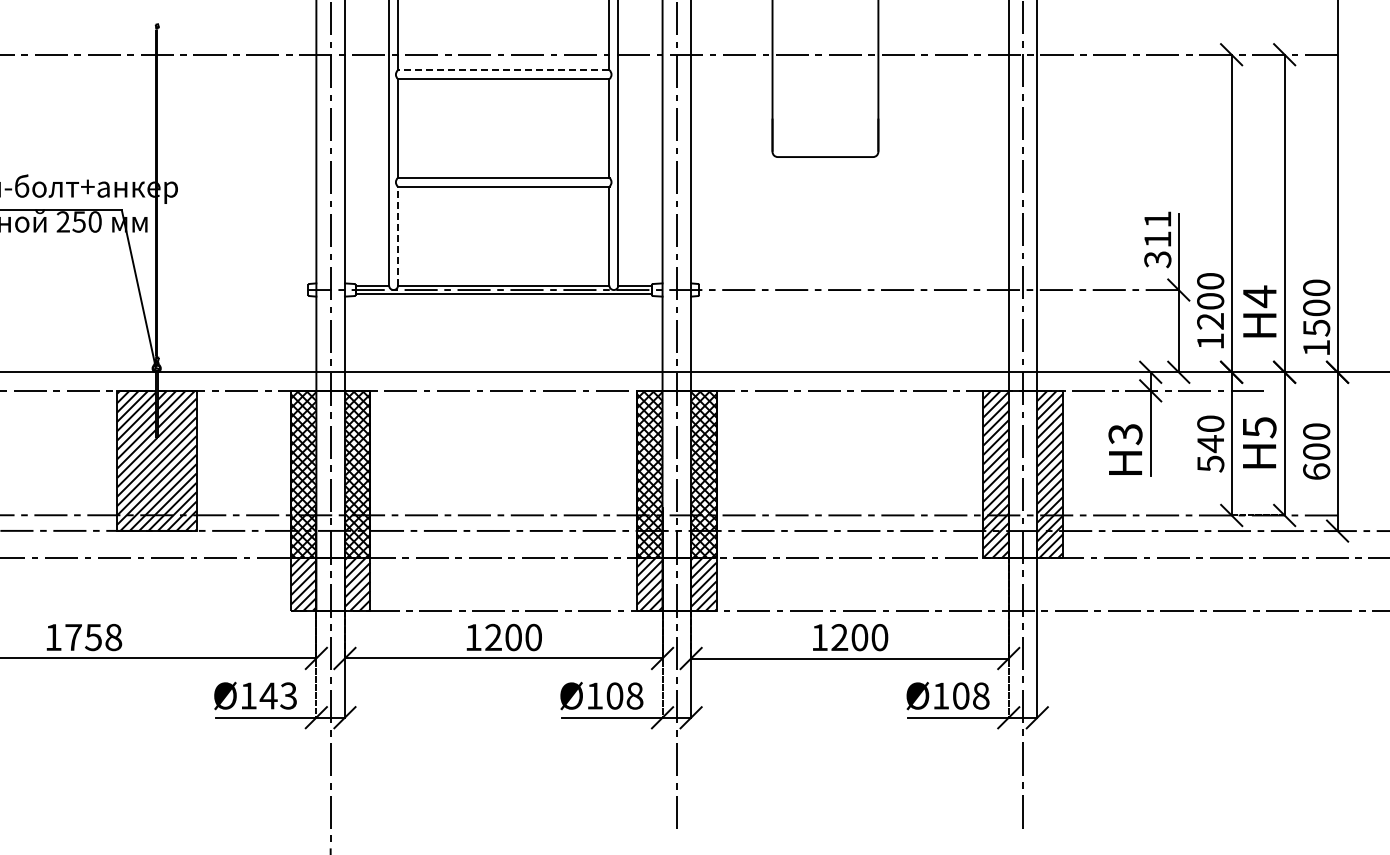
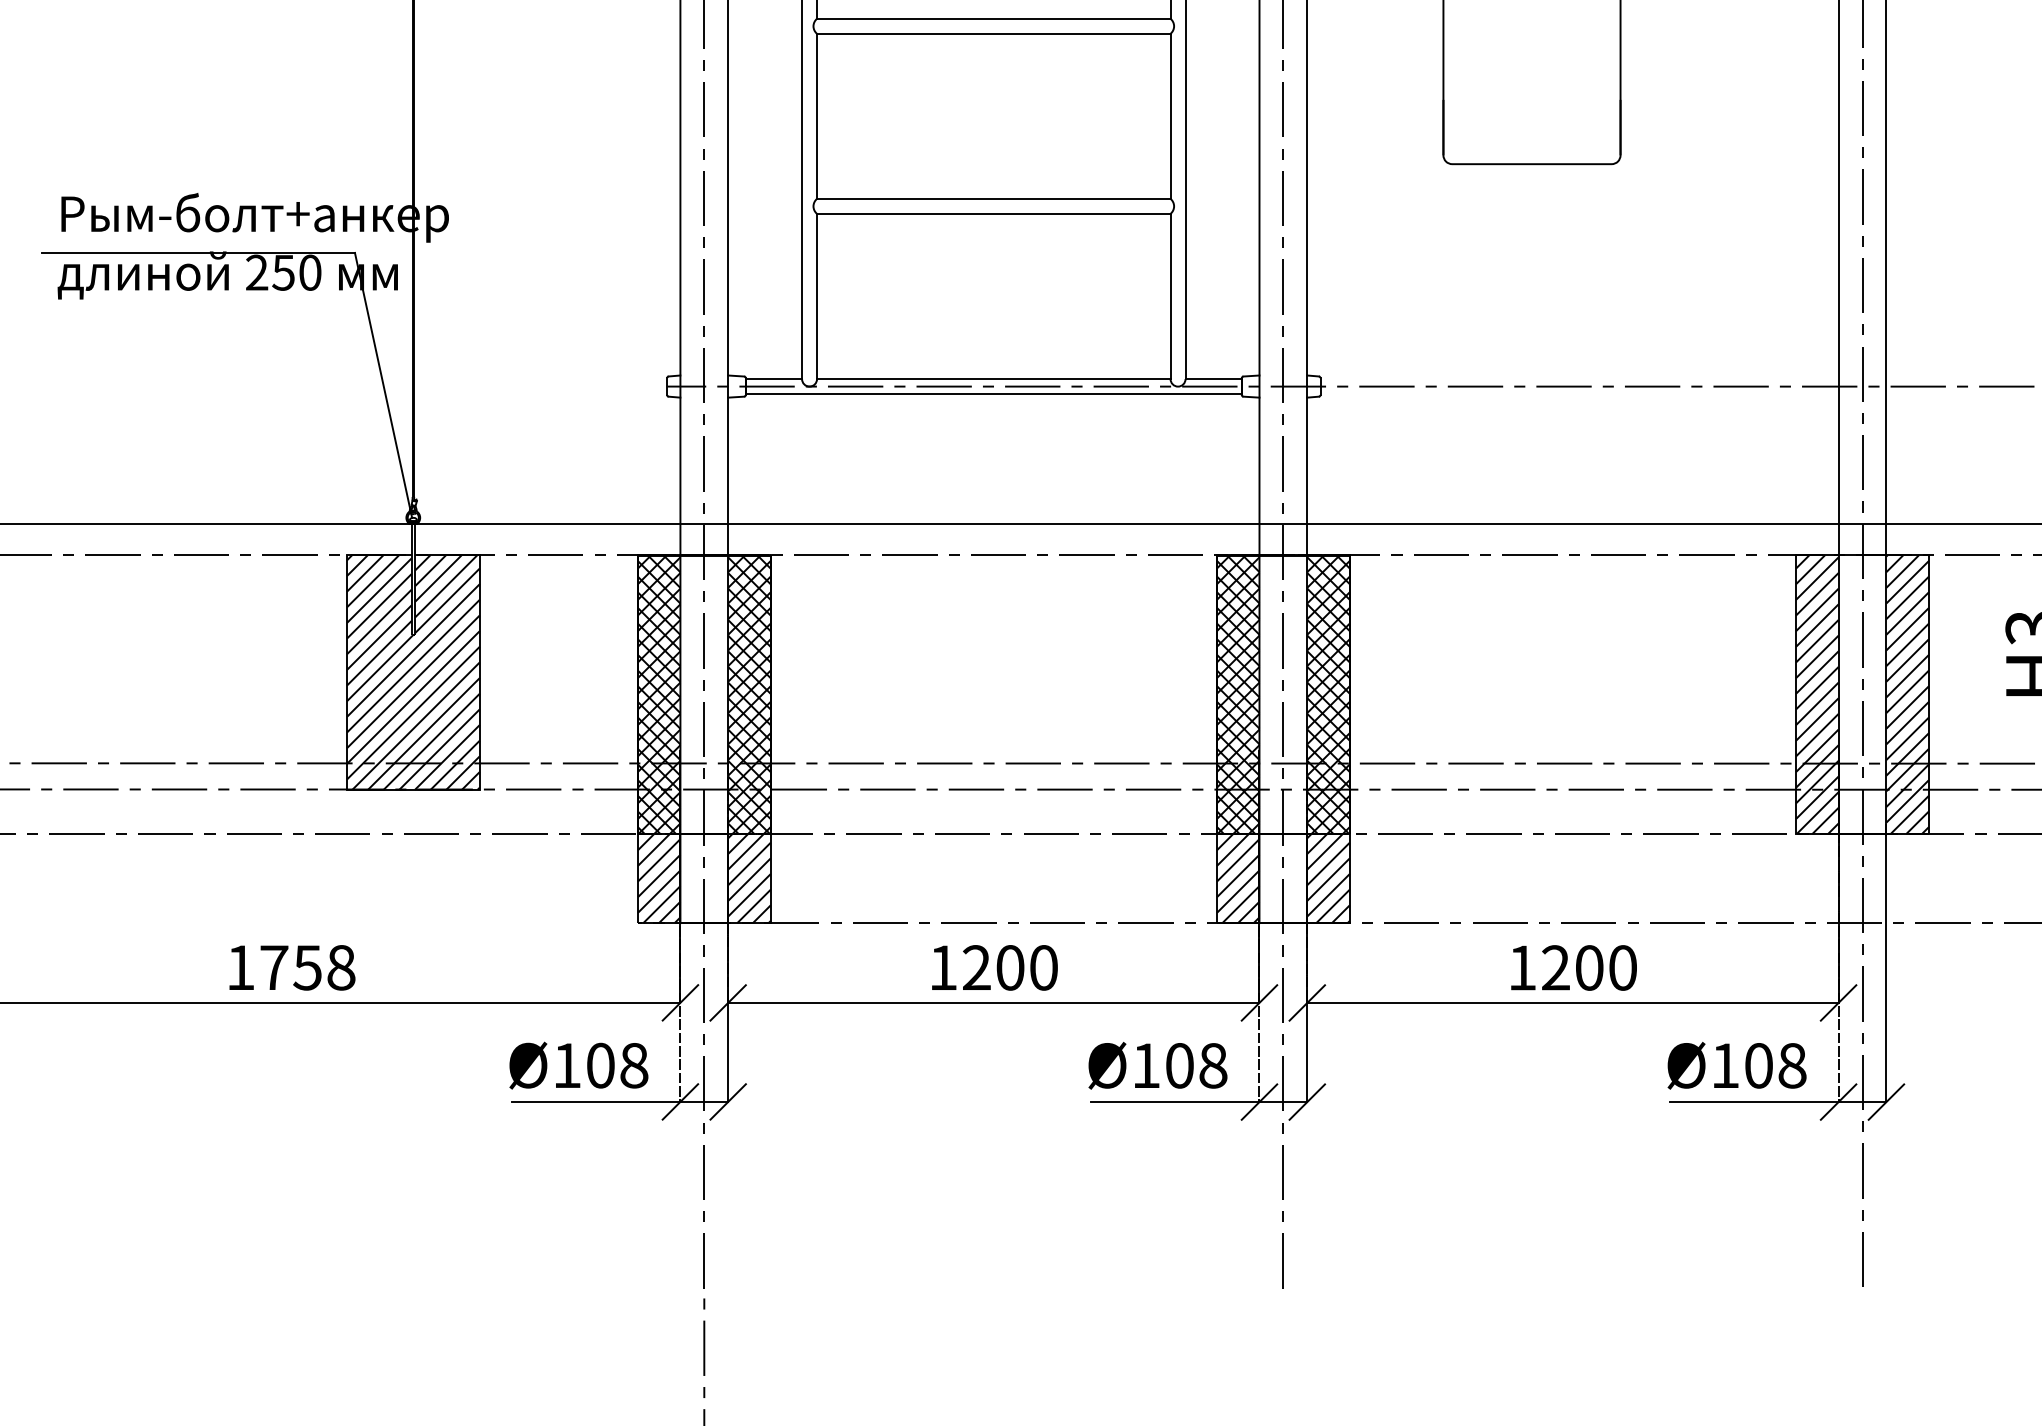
line: (503, 70) -> (993, 19), dashed -> solid
line: (398, 235) -> (817, 295), dashed -> solid
text: (278, 695) -> (617, 1064), Ø143 -> Ø108

